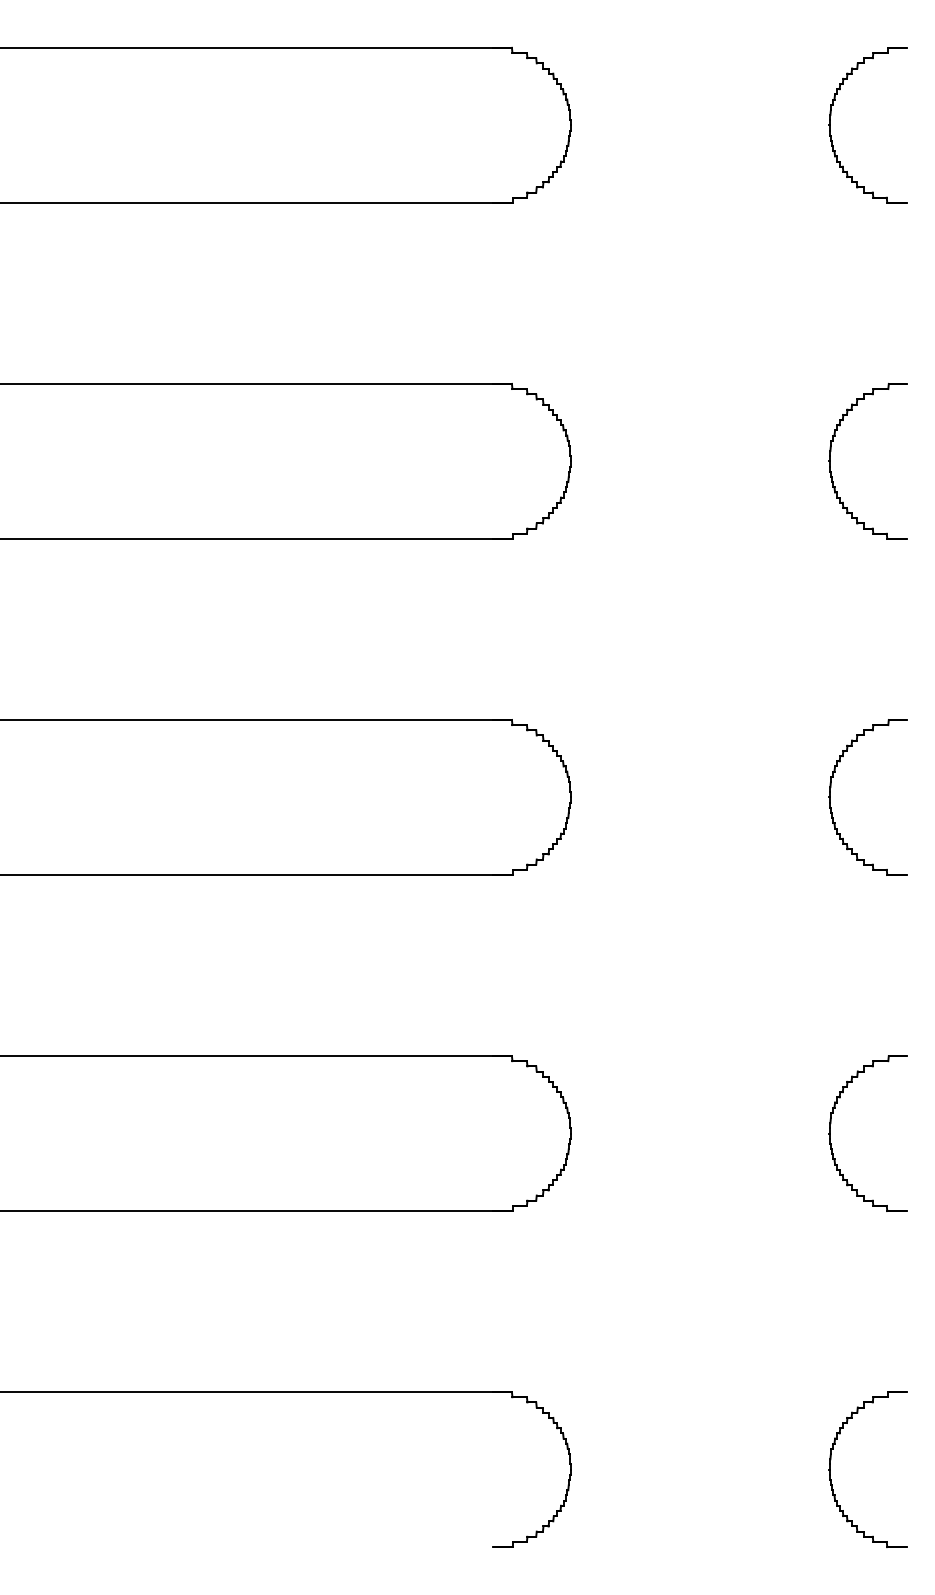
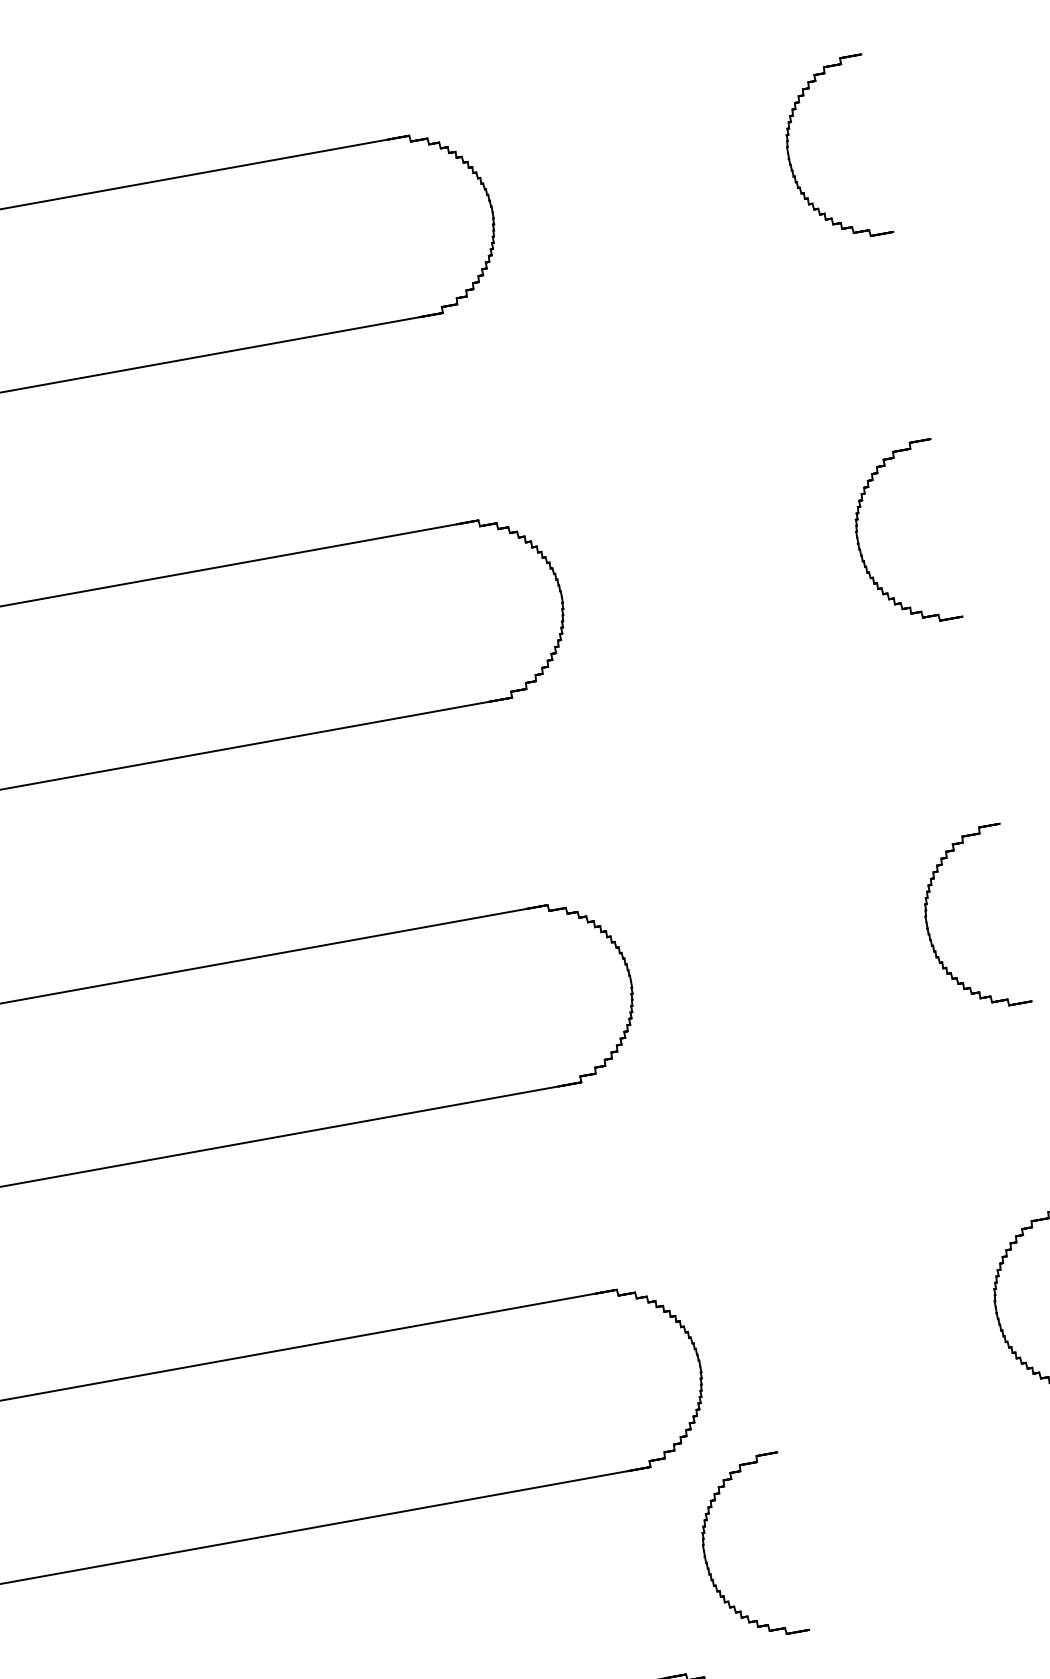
part: (546, 1295) -> (705, 1556), added

